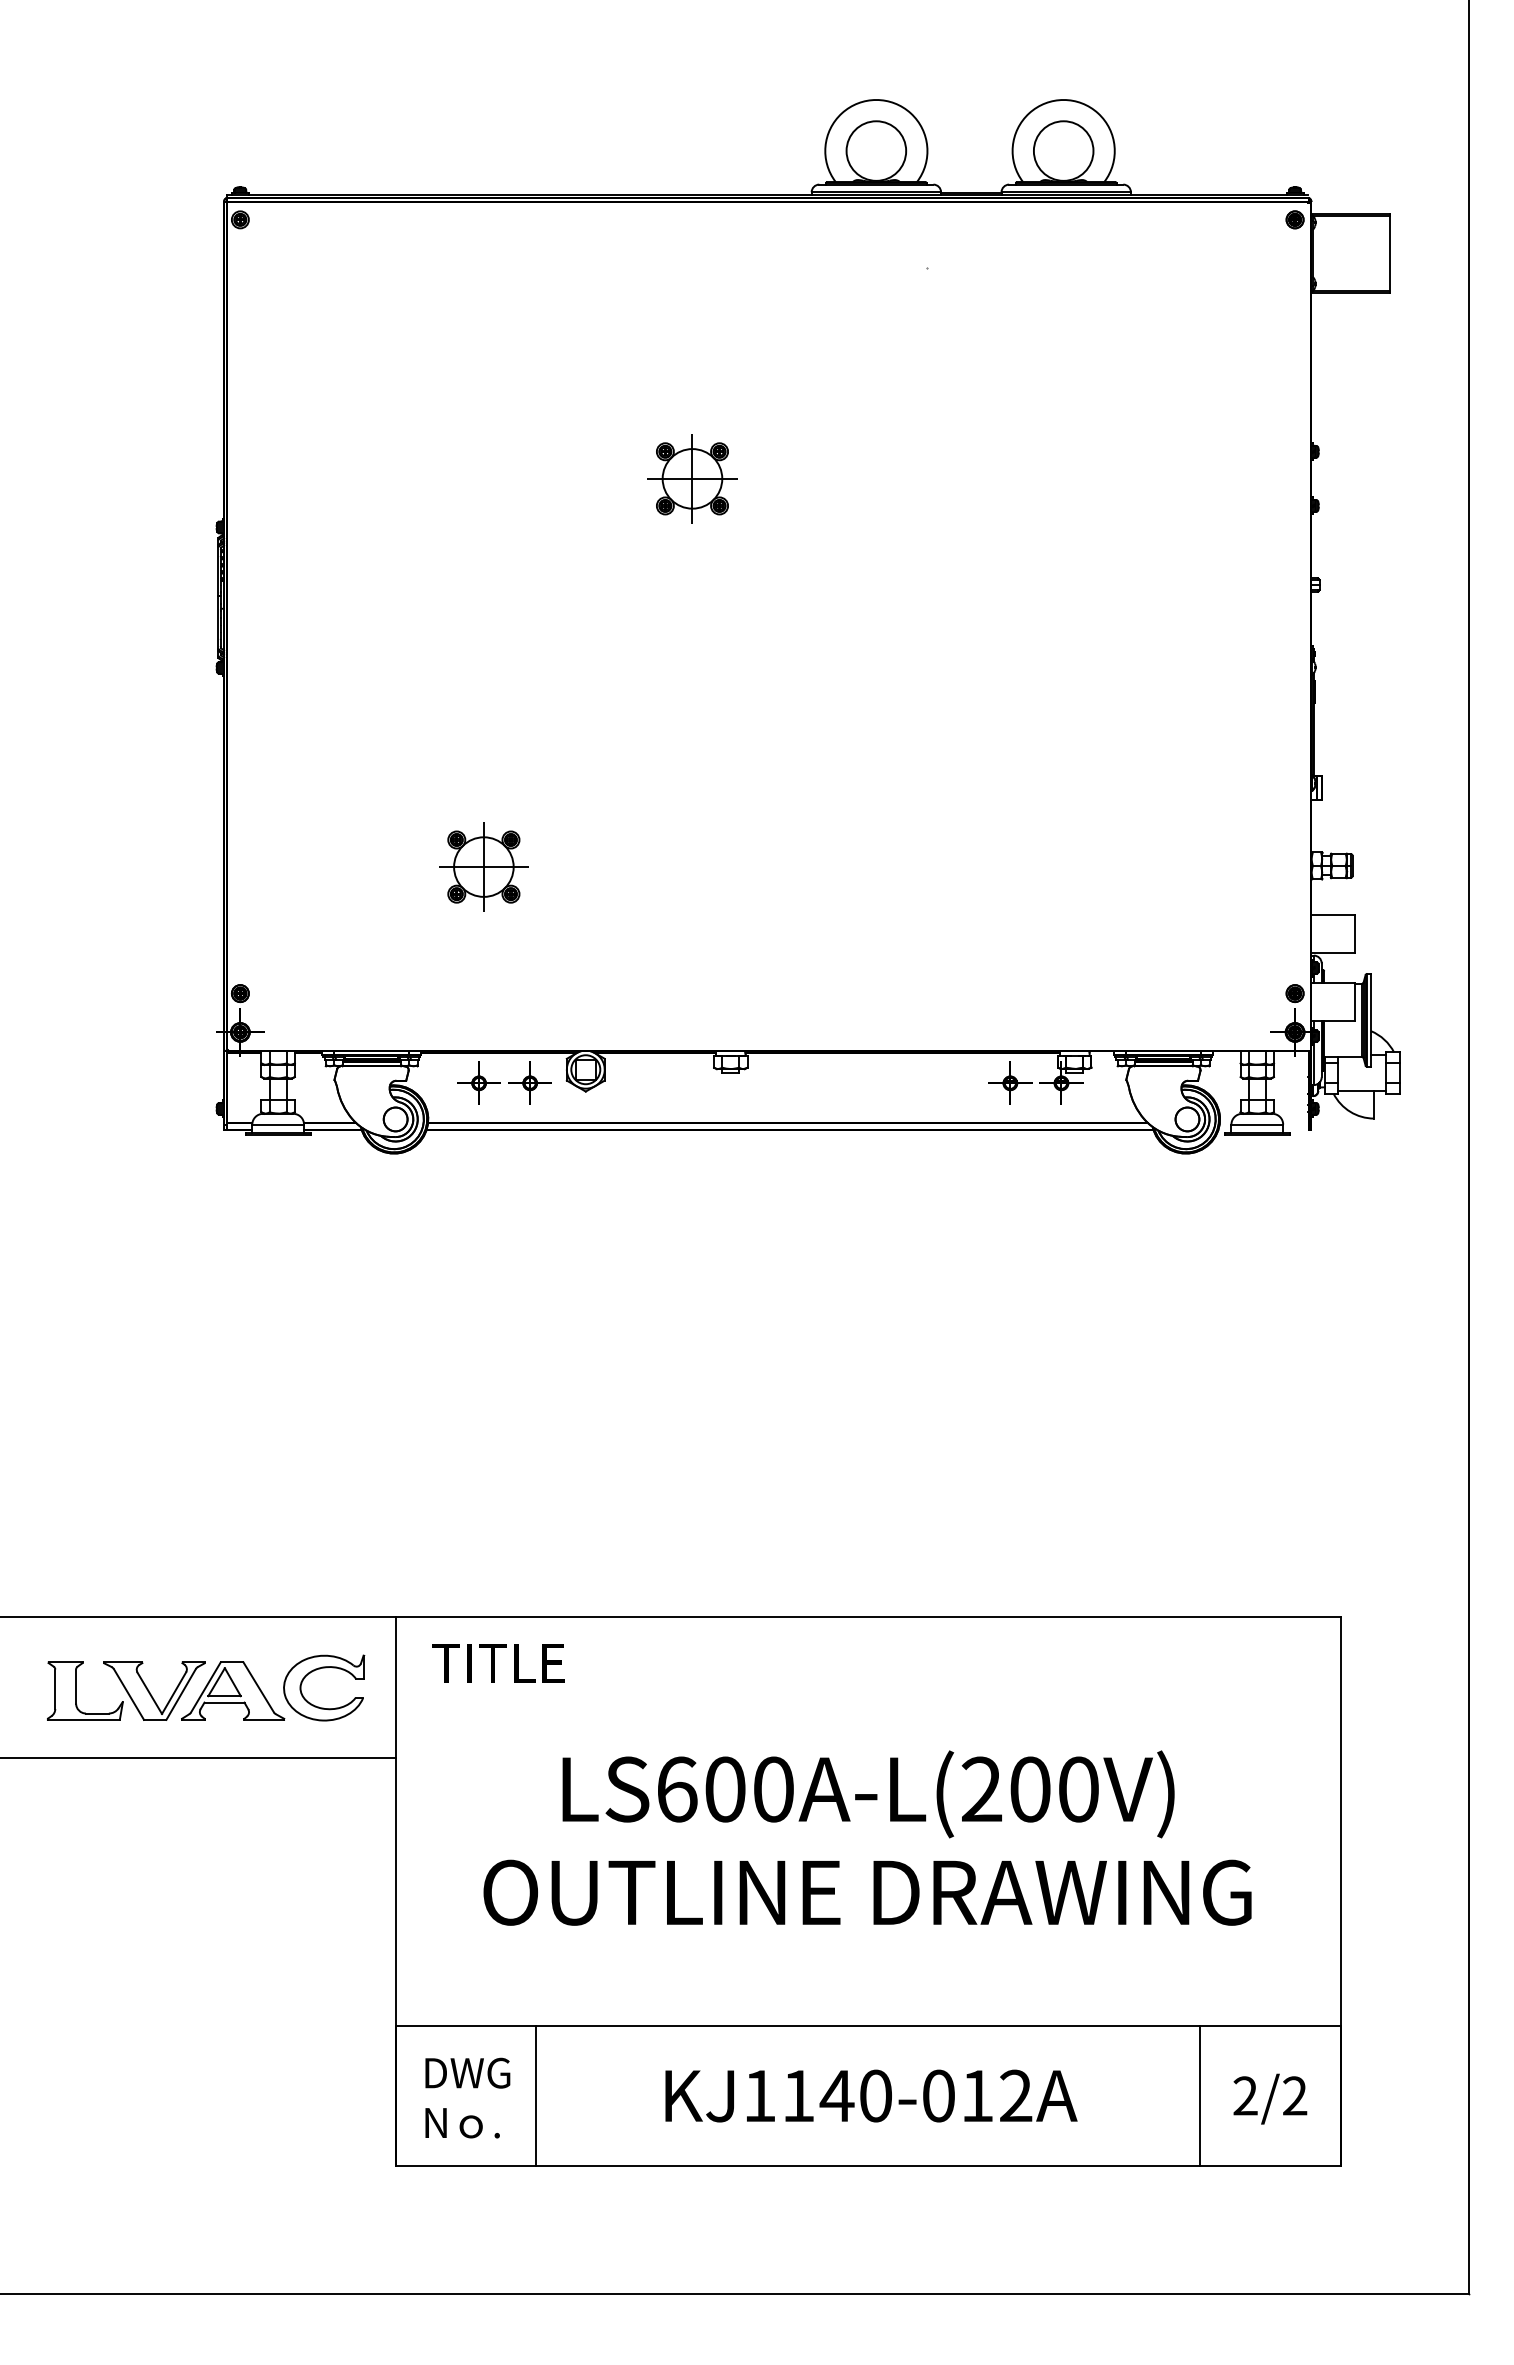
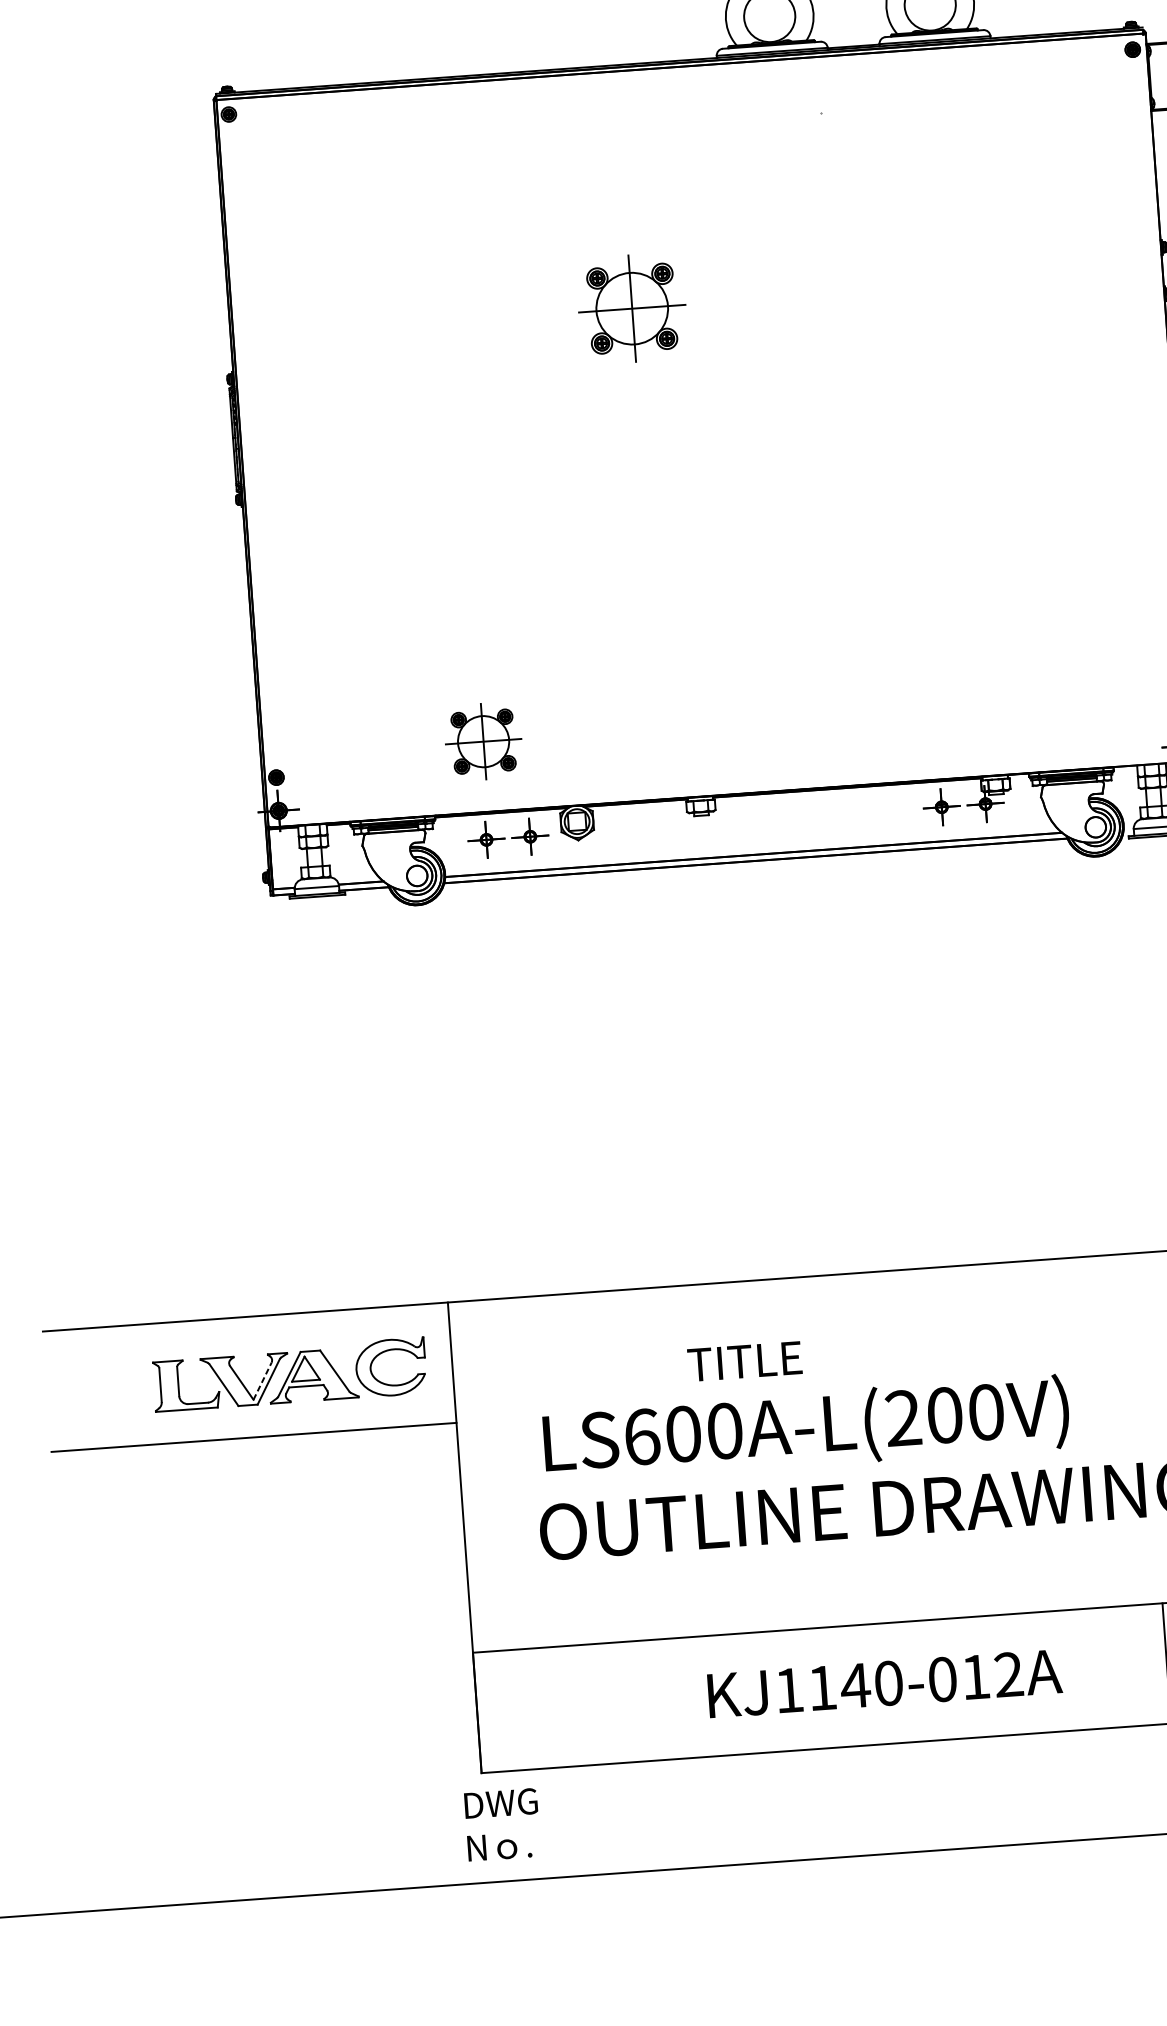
part: (692, 478) -> (632, 308), size x1.4
part: (483, 866) -> (483, 741), moved
text: (498, 1663) -> (744, 1361), moved
line: (174, 1692) -> (262, 1380), solid -> dashed
text: (868, 1794) -> (806, 1429), moved
line: (536, 2095) -> (597, 1703), removed
text: (467, 2097) -> (502, 1824), moved

